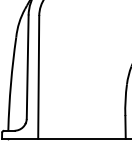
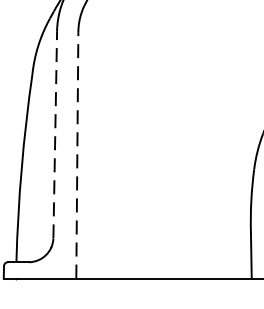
line: (27, 67) -> (54, 135), solid -> dashed
line: (38, 76) -> (76, 153), solid -> dashed

